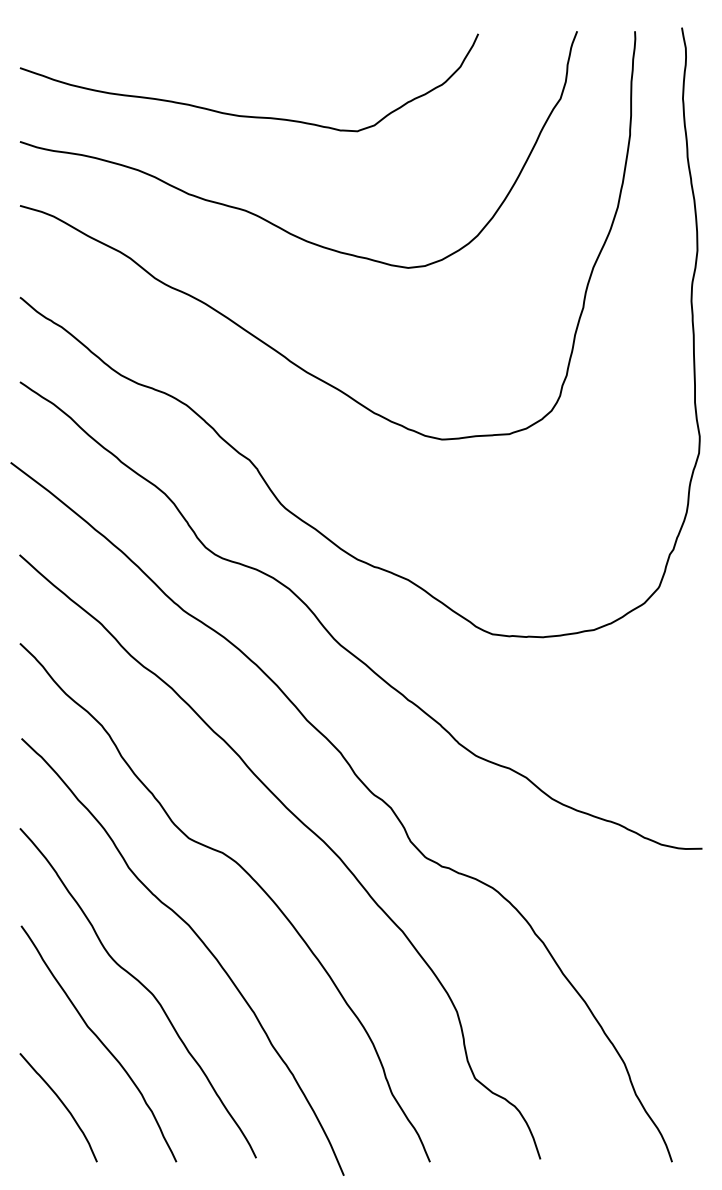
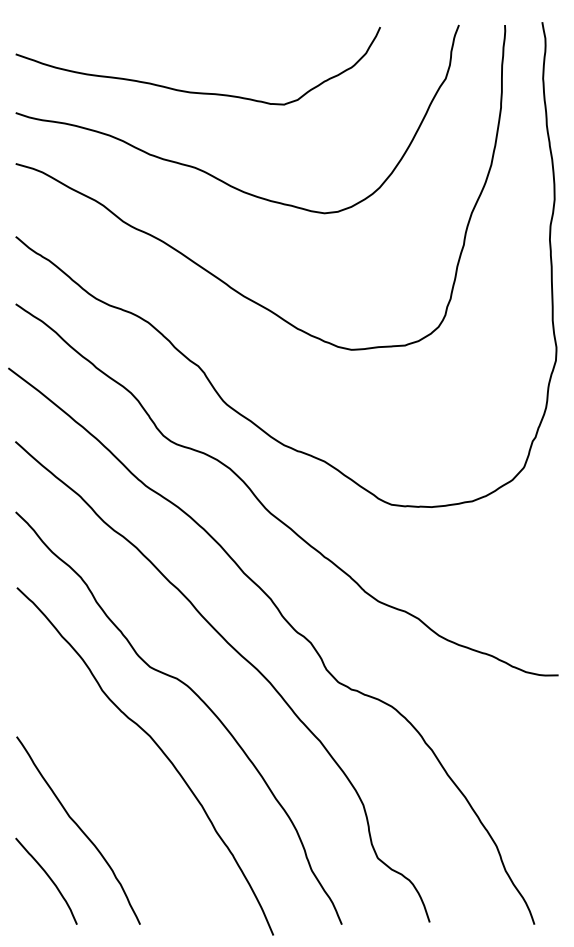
curve: (143, 987) -> (113, 785), removed

